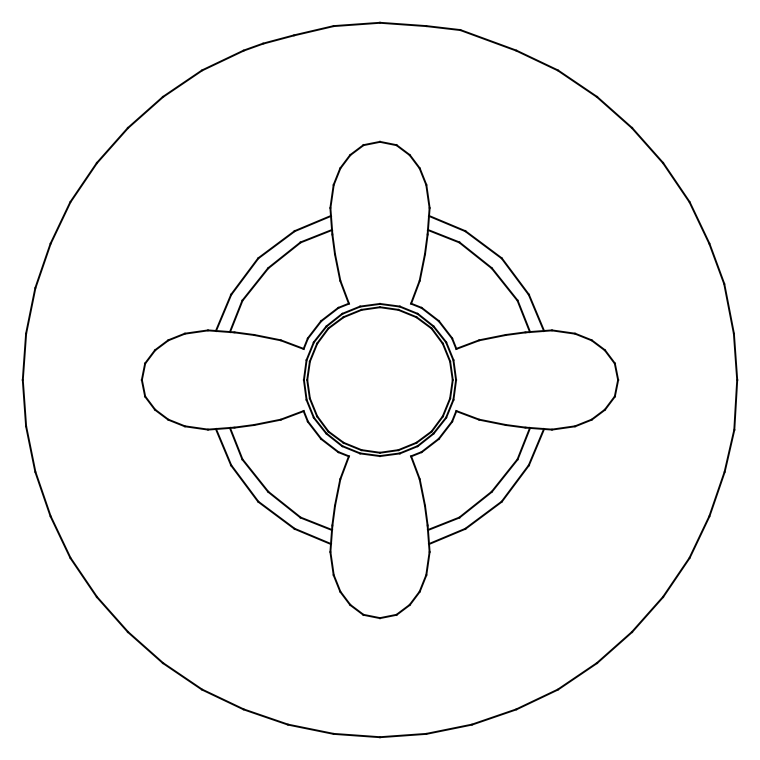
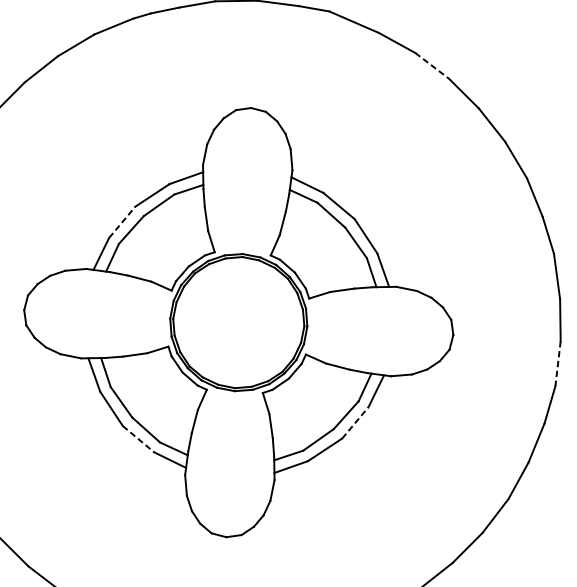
line: (577, 83) -> (432, 65), solid -> dashed
line: (244, 276) -> (122, 222), solid -> dashed
line: (735, 405) -> (557, 364), solid -> dashed
line: (515, 483) -> (355, 422), solid -> dashed
line: (276, 515) -> (138, 439), solid -> dashed

